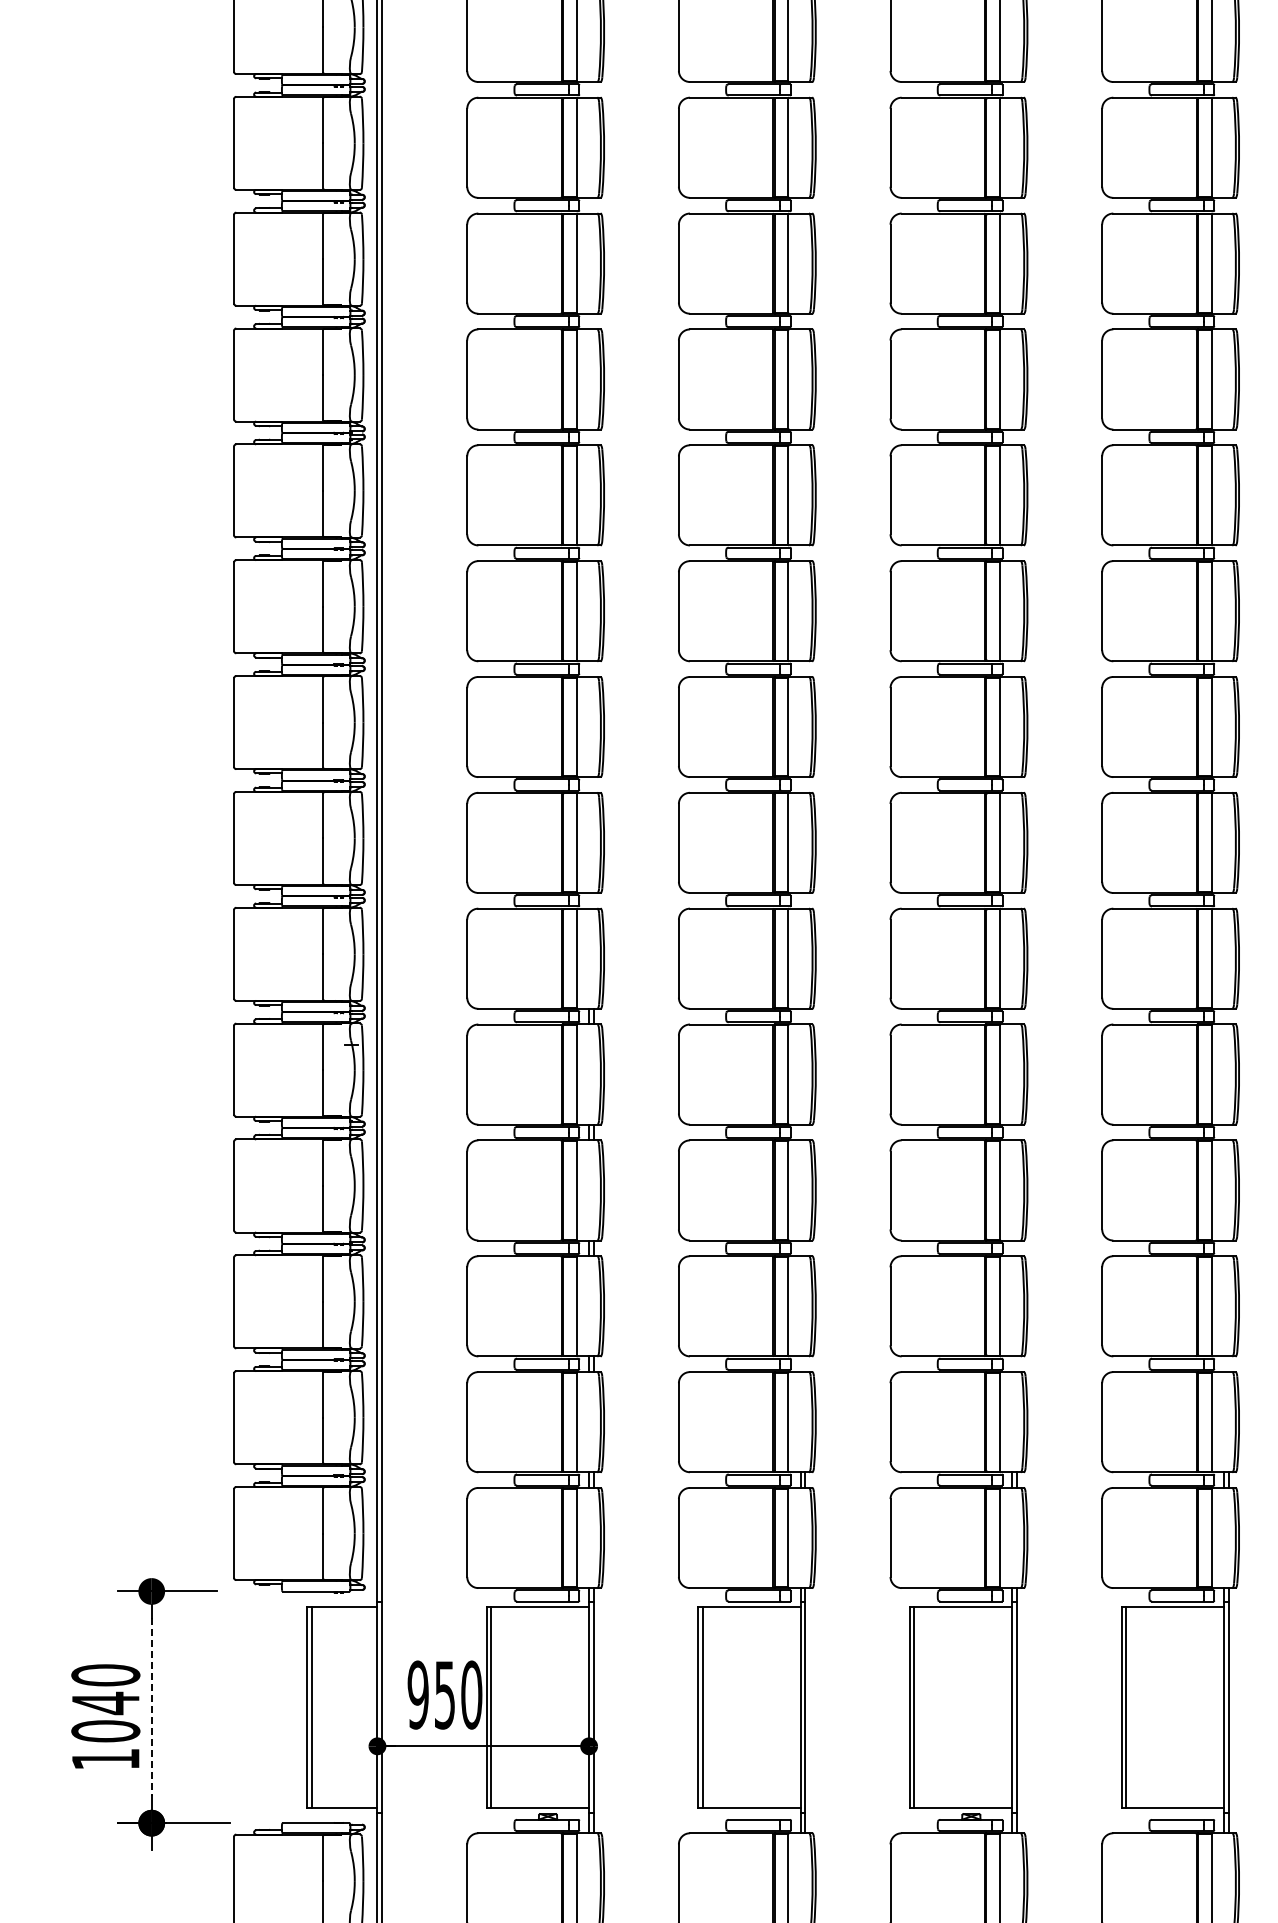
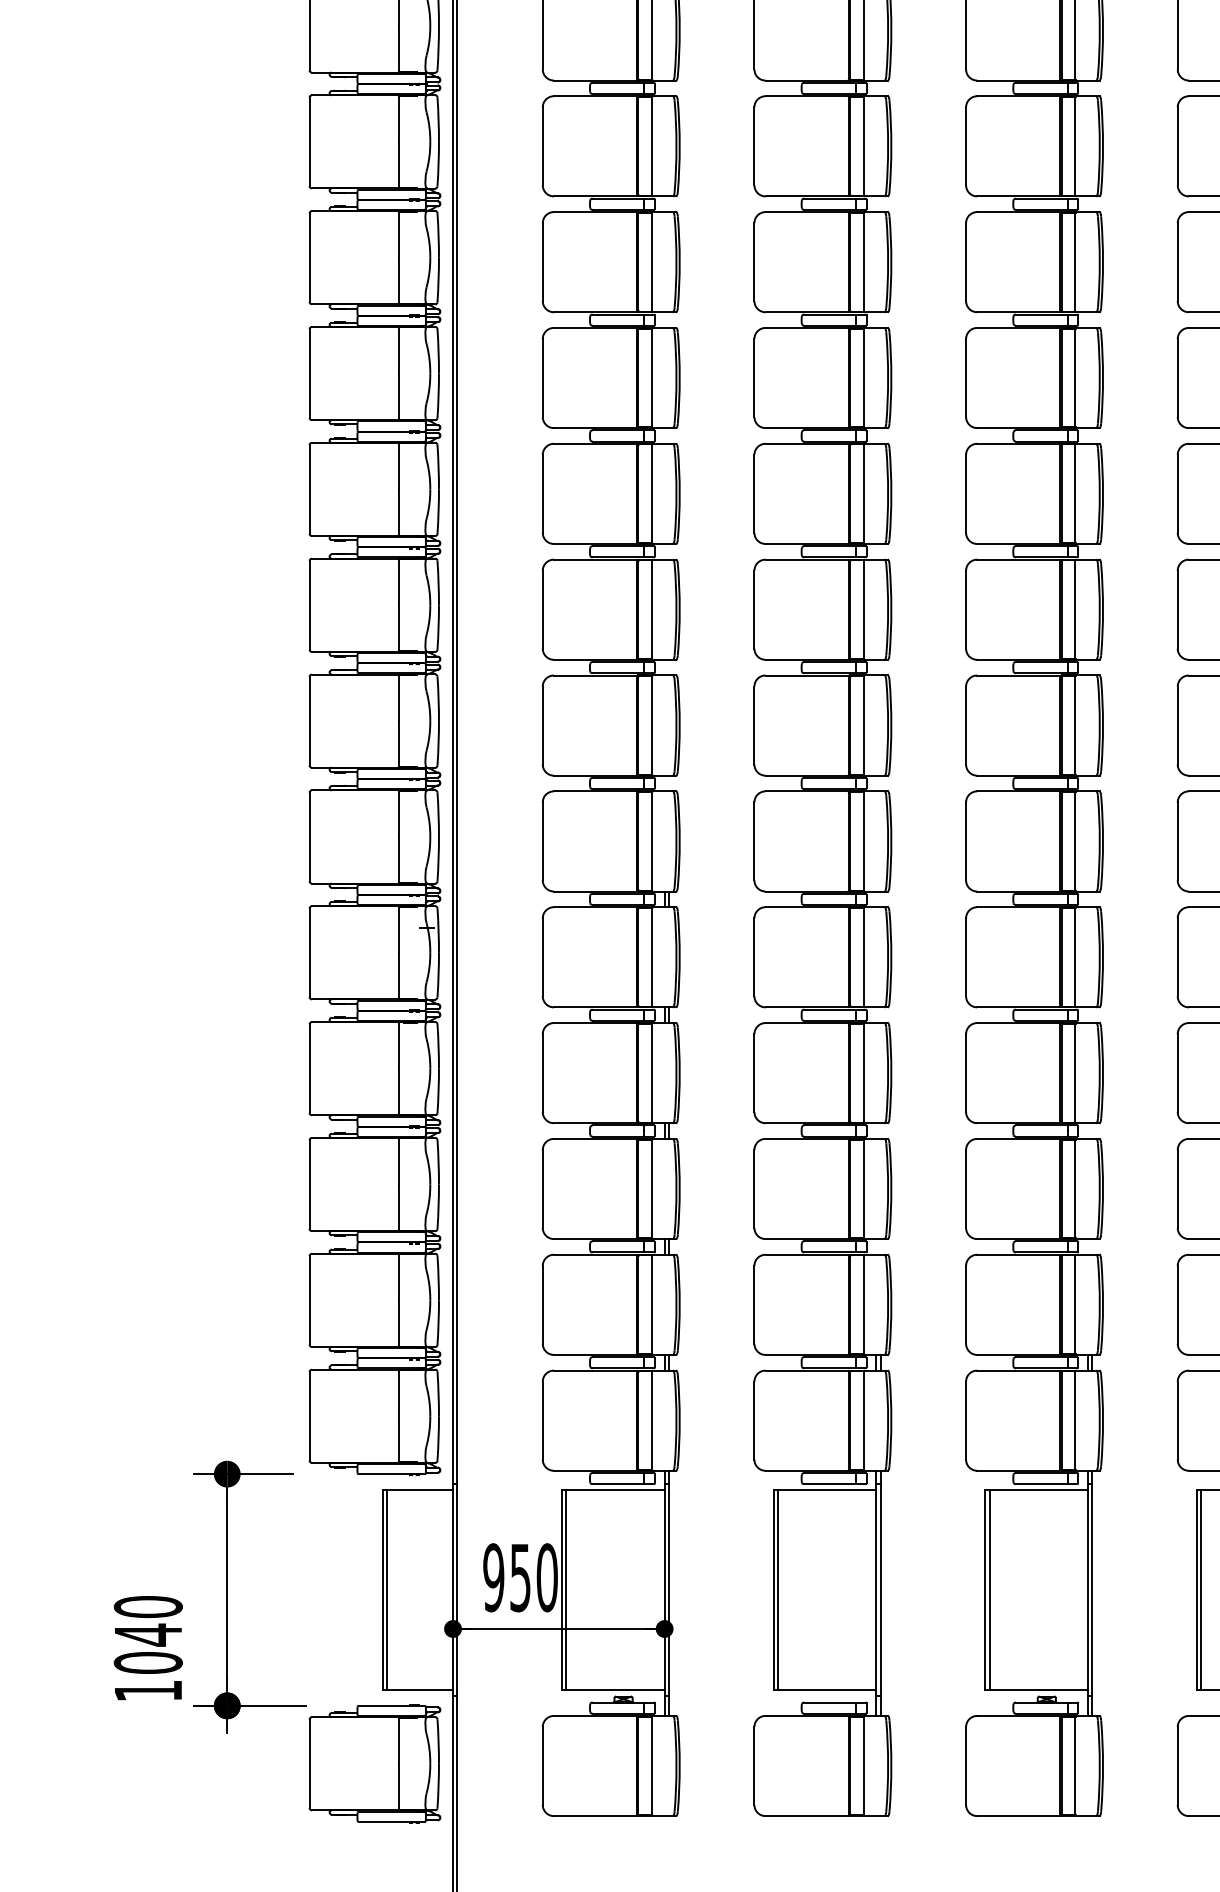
line: (151, 1707) -> (227, 1590), dashed -> solid
text: (105, 1716) -> (148, 1648), moved

